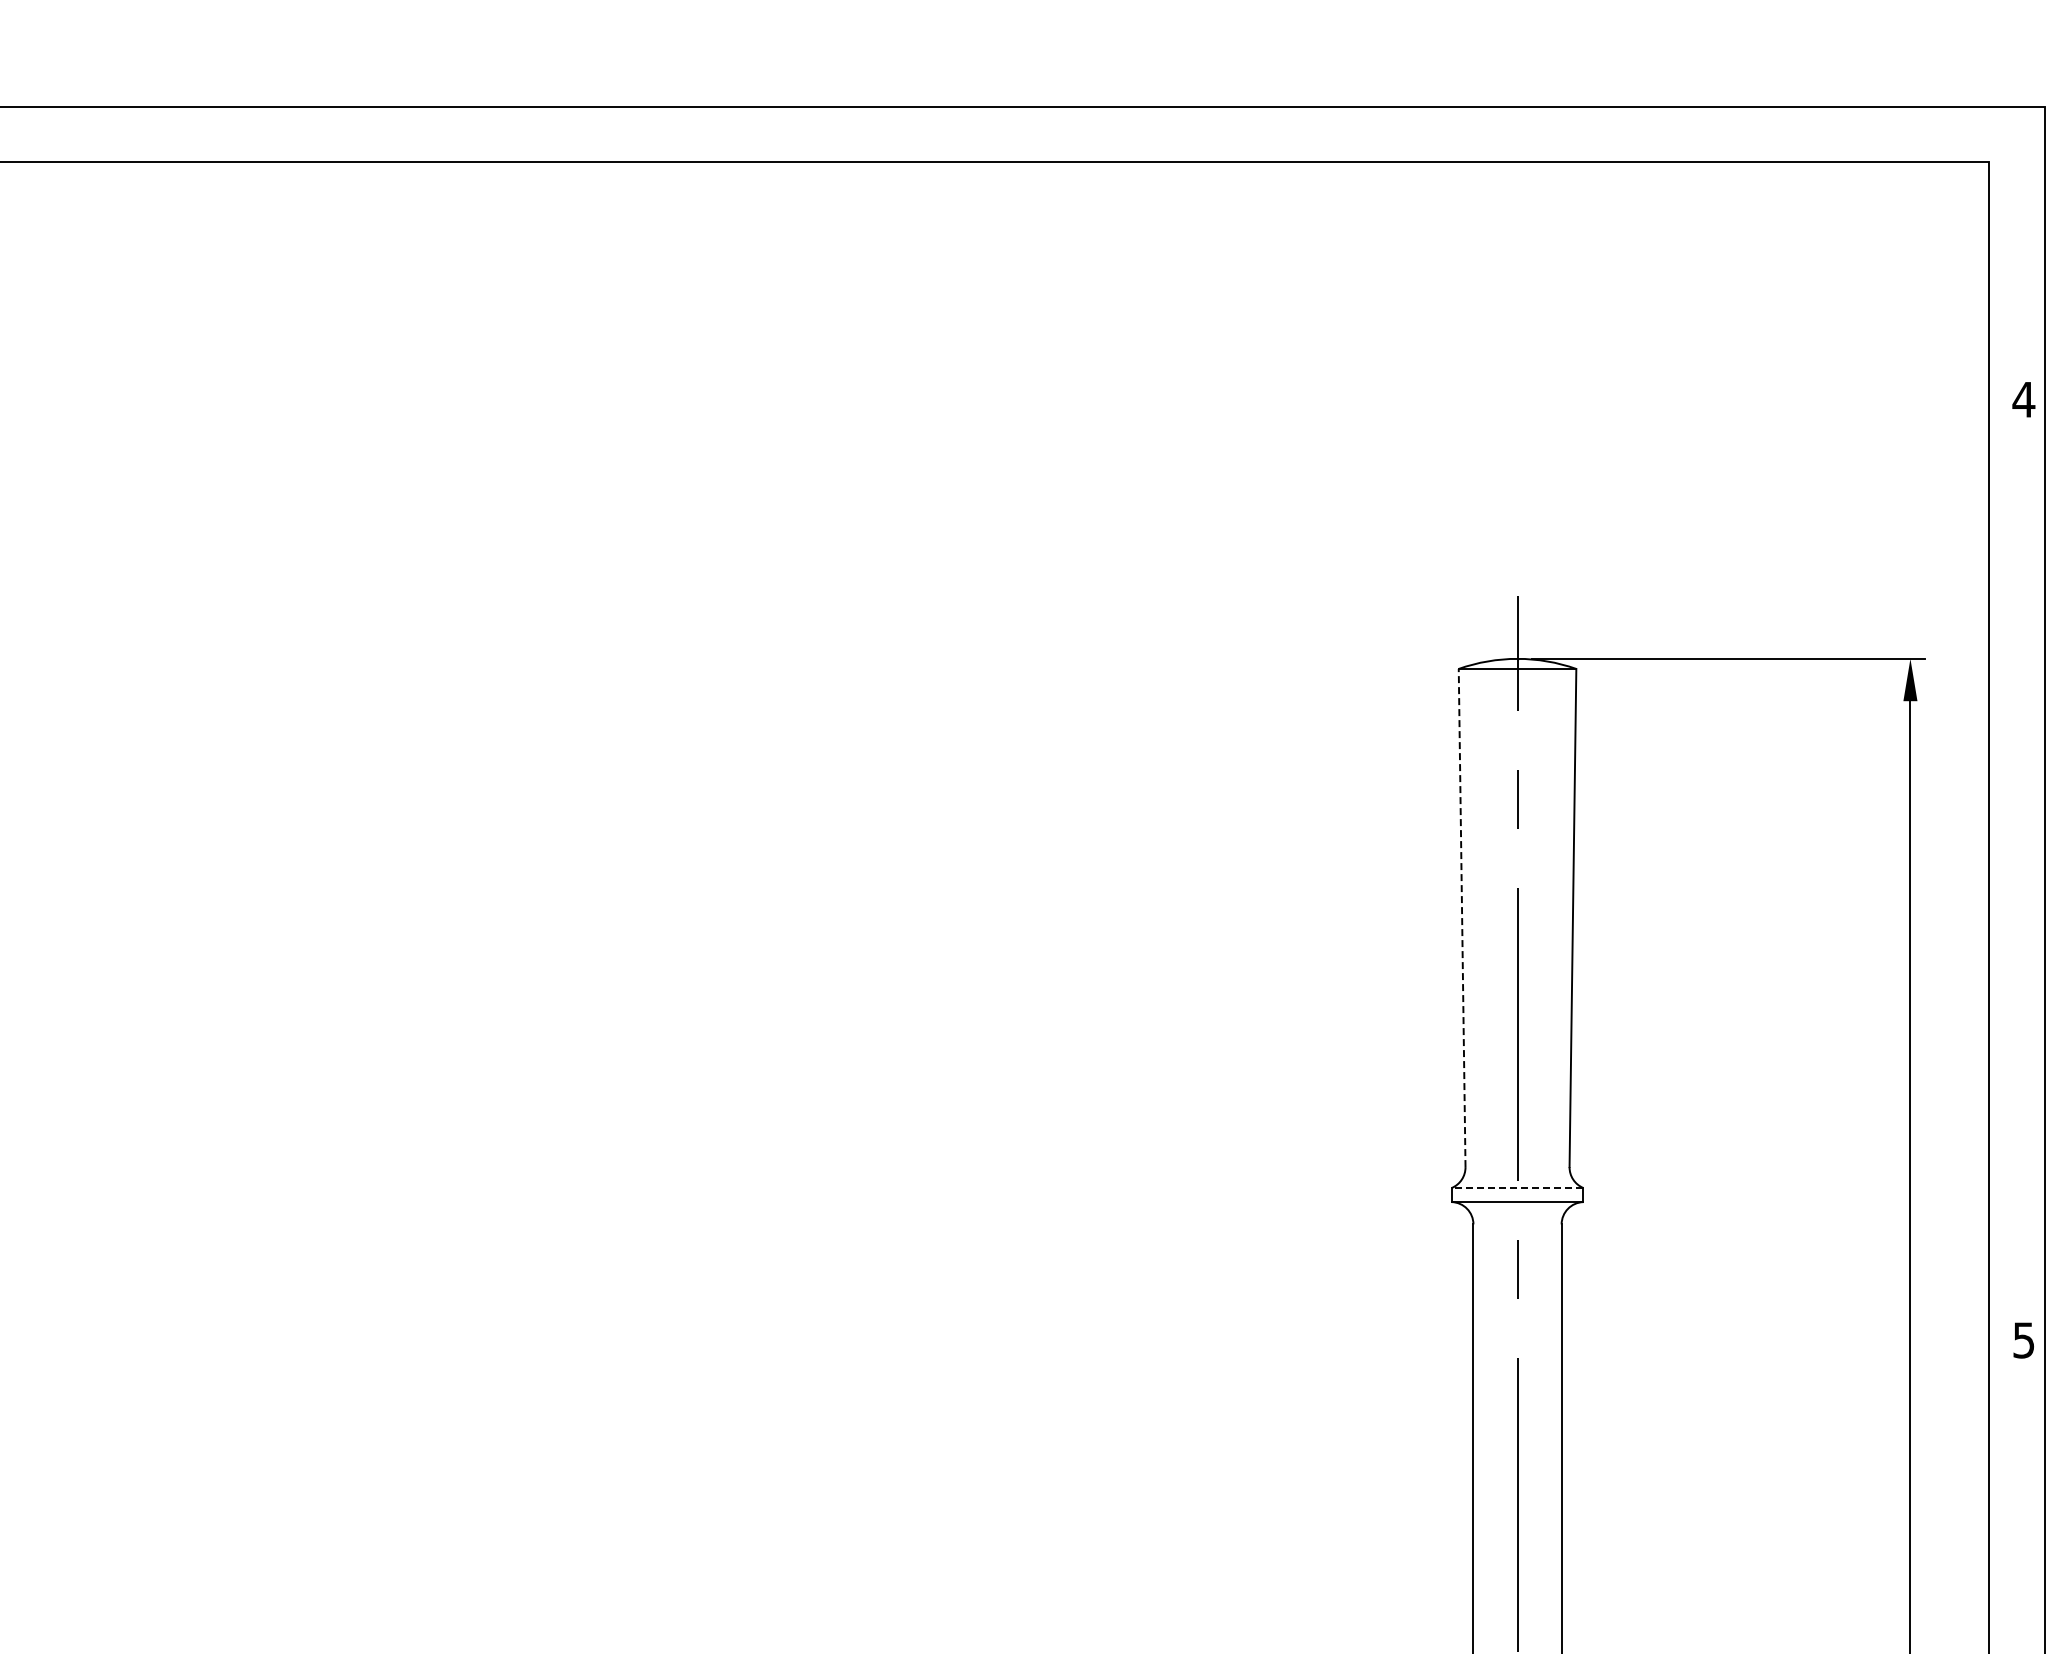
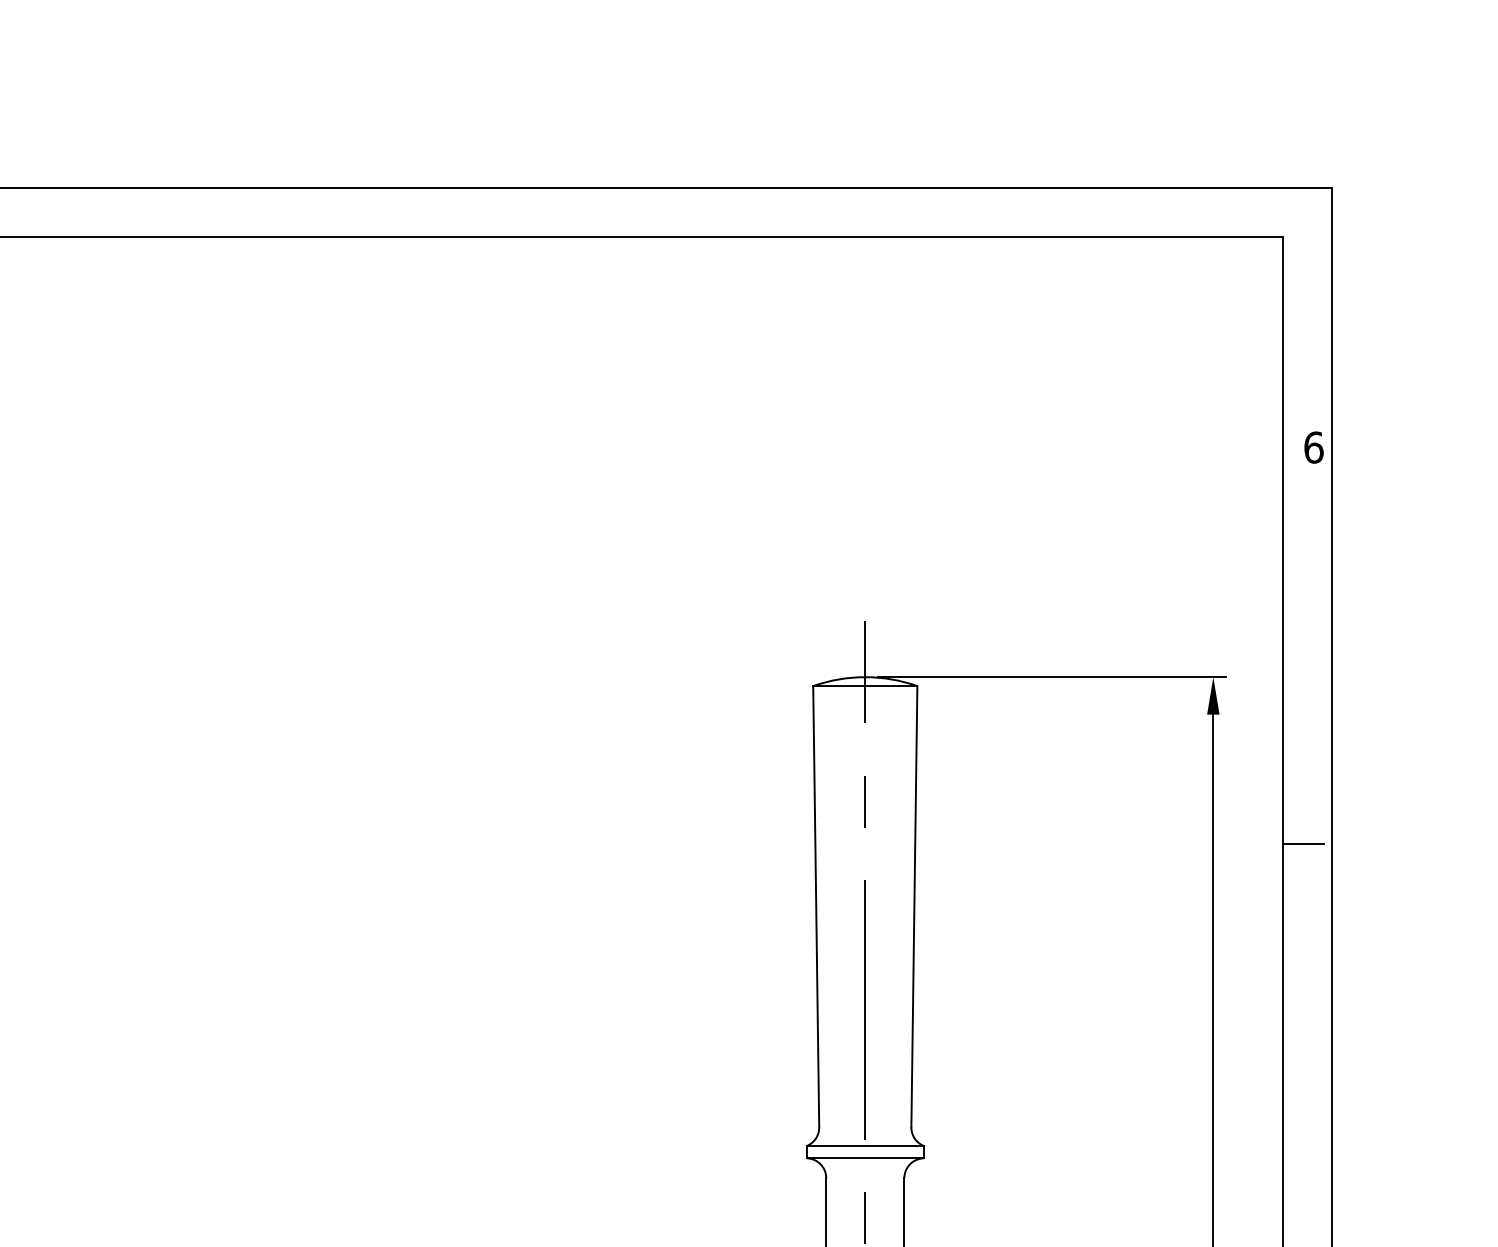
text: (2023, 399) -> (1313, 447), 4 -> 6
line: (2012, 847) -> (1303, 844), added
line: (1462, 917) -> (816, 906), dashed -> solid
line: (1517, 1187) -> (865, 1145), dashed -> solid

